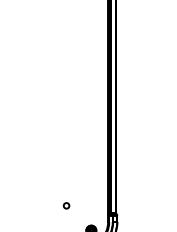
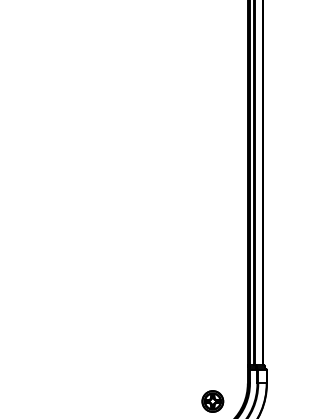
circle: (66, 205) -> (161, 349), removed

